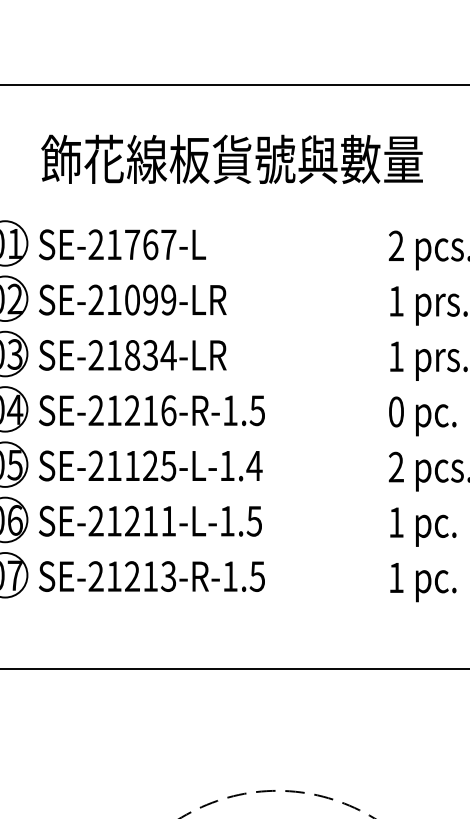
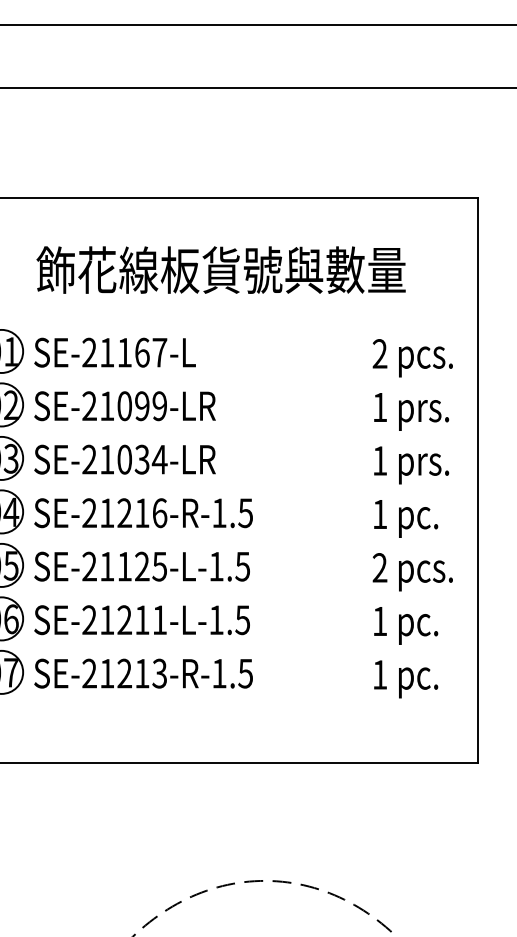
text: (132, 244) -> (124, 352), SE-21767-L -> SE-21167-L
text: (132, 355) -> (124, 459), SE-21834-LR -> SE-21034-LR
text: (396, 412) -> (380, 514), 0 -> 1
text: (254, 465) -> (242, 566), SE-21125-L-1.4 -> SE-21125-L-1.5

